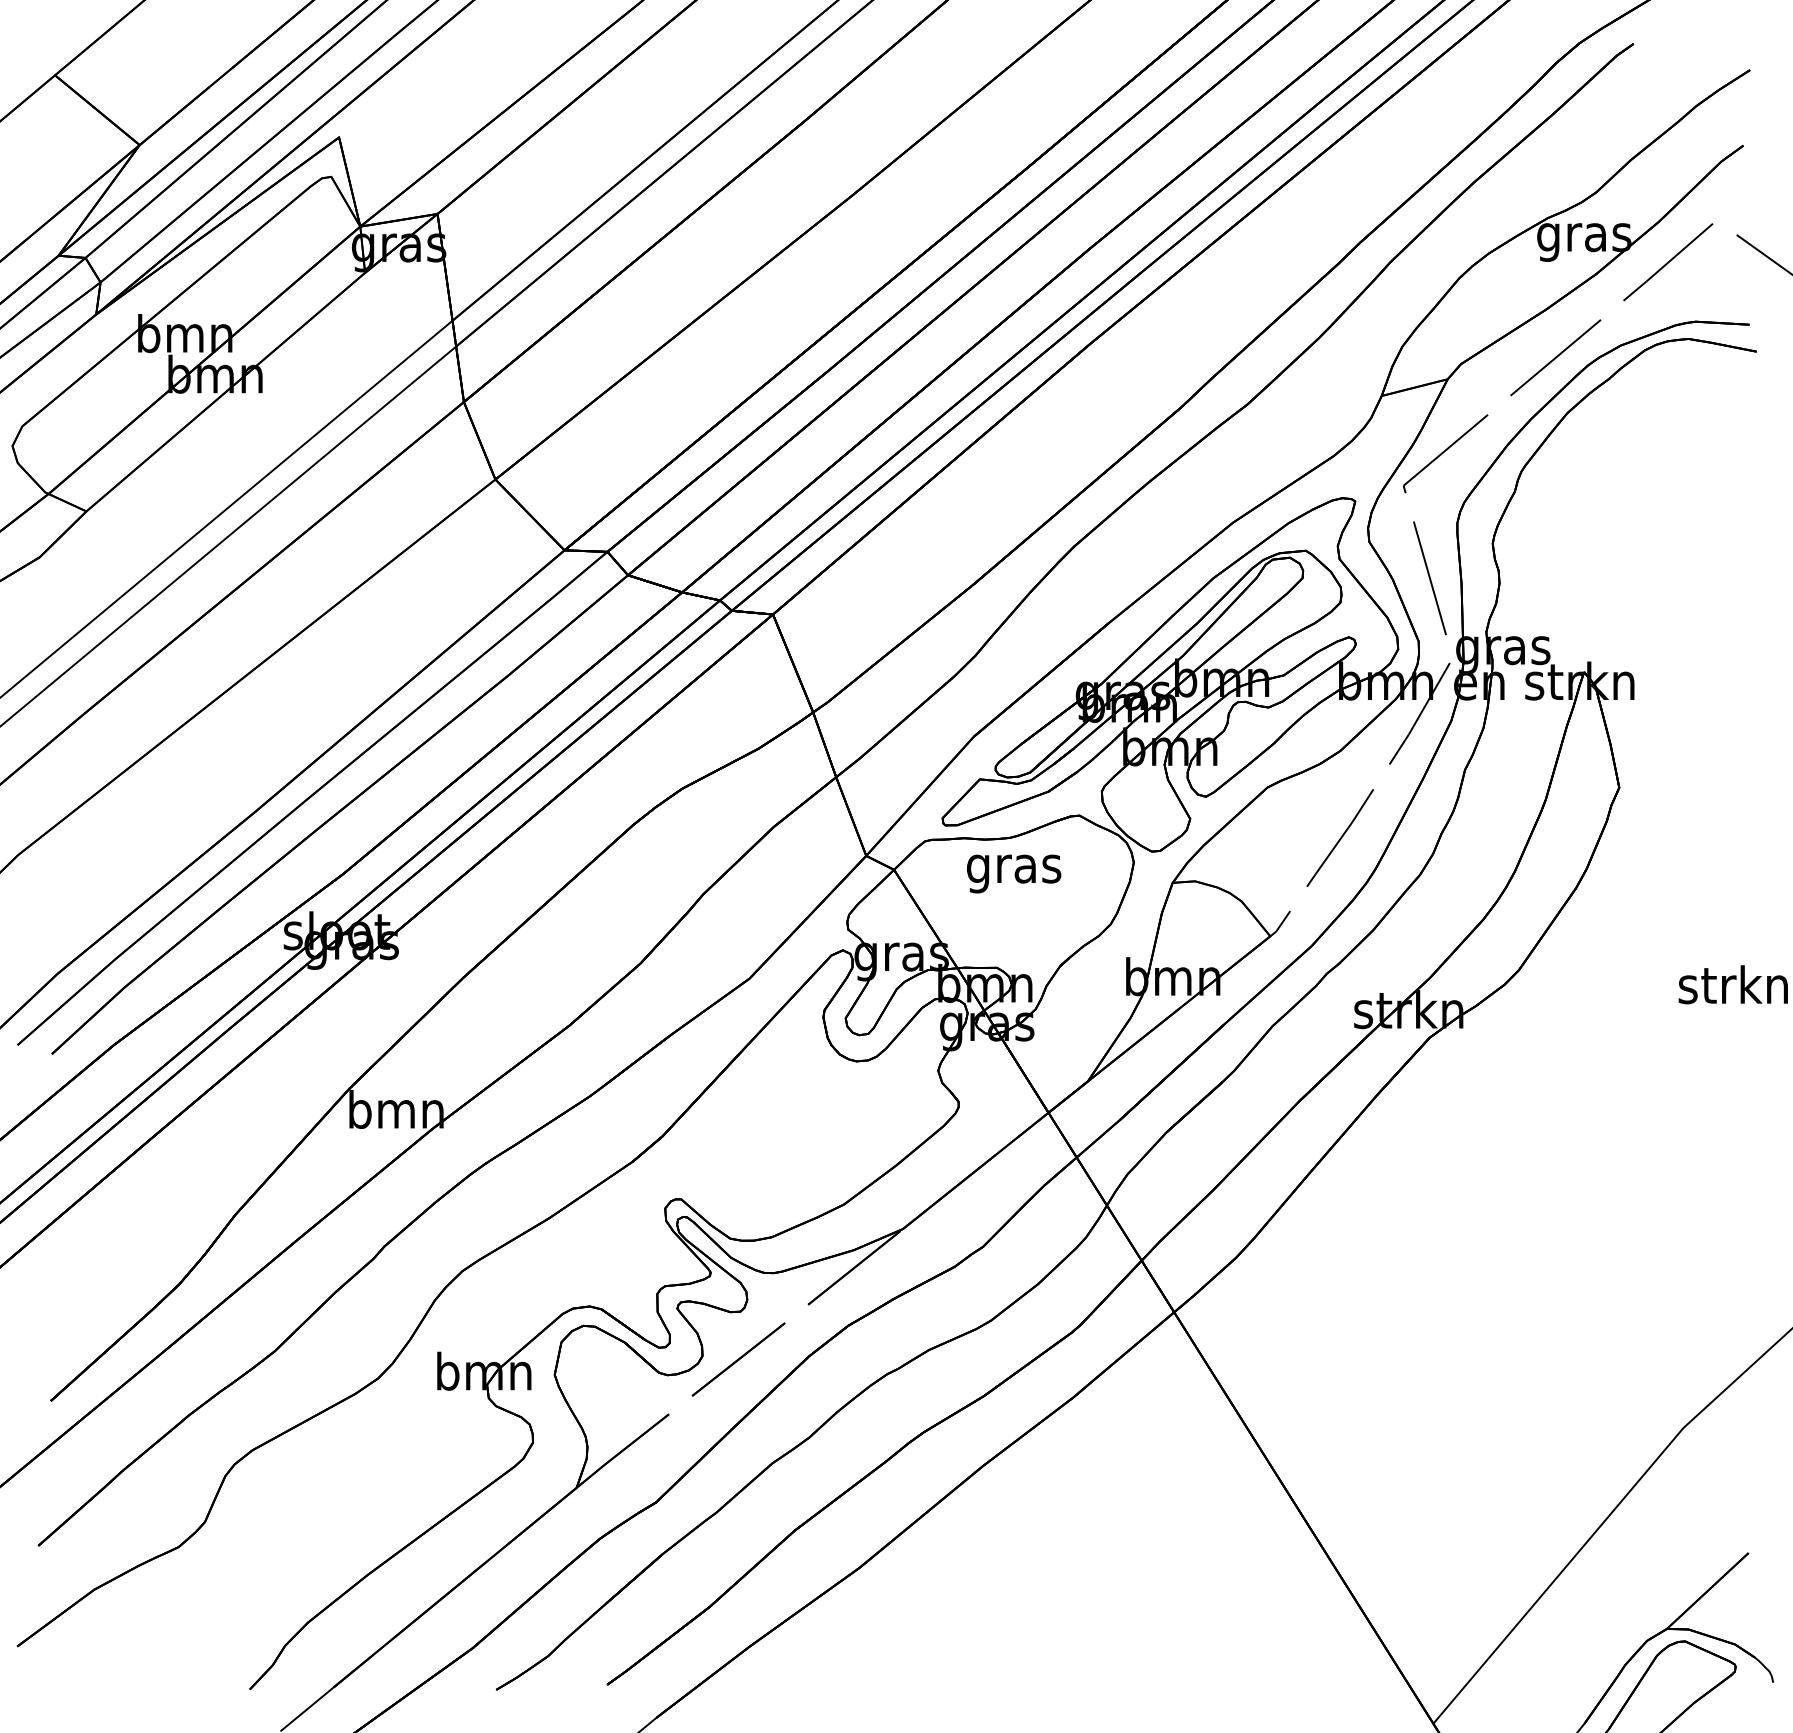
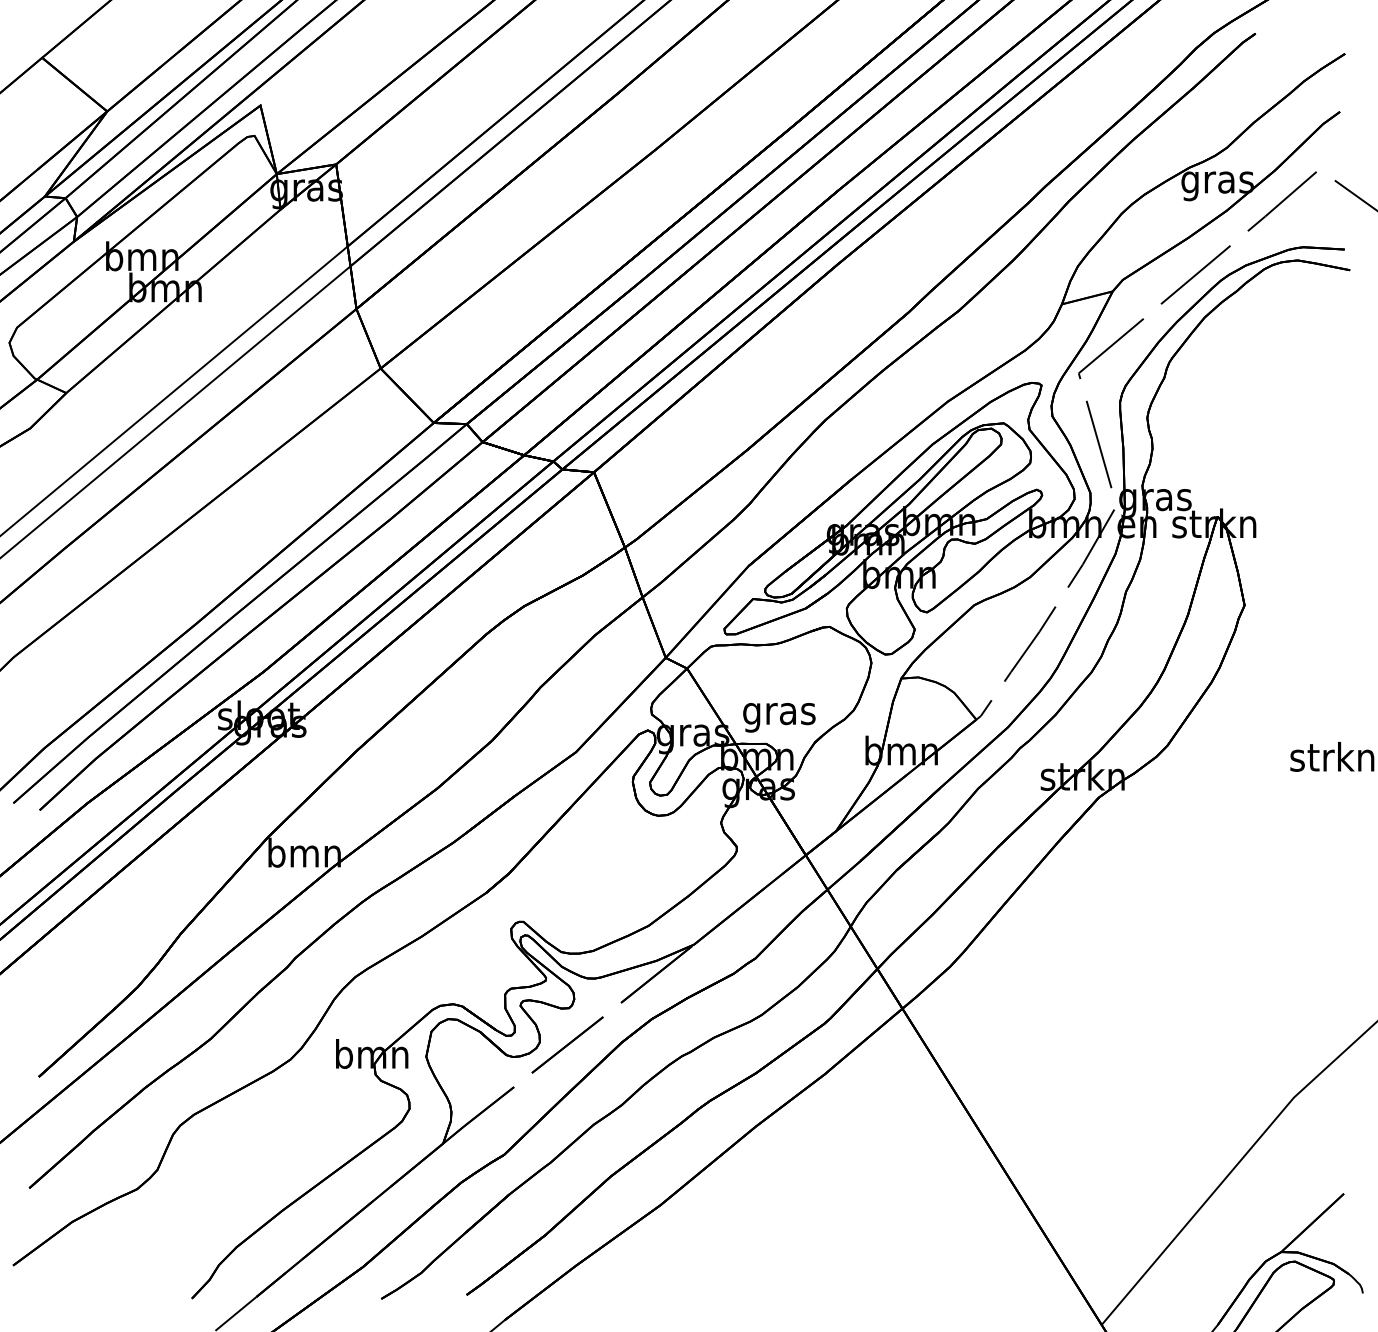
text: (1014, 873) -> (779, 717), moved

